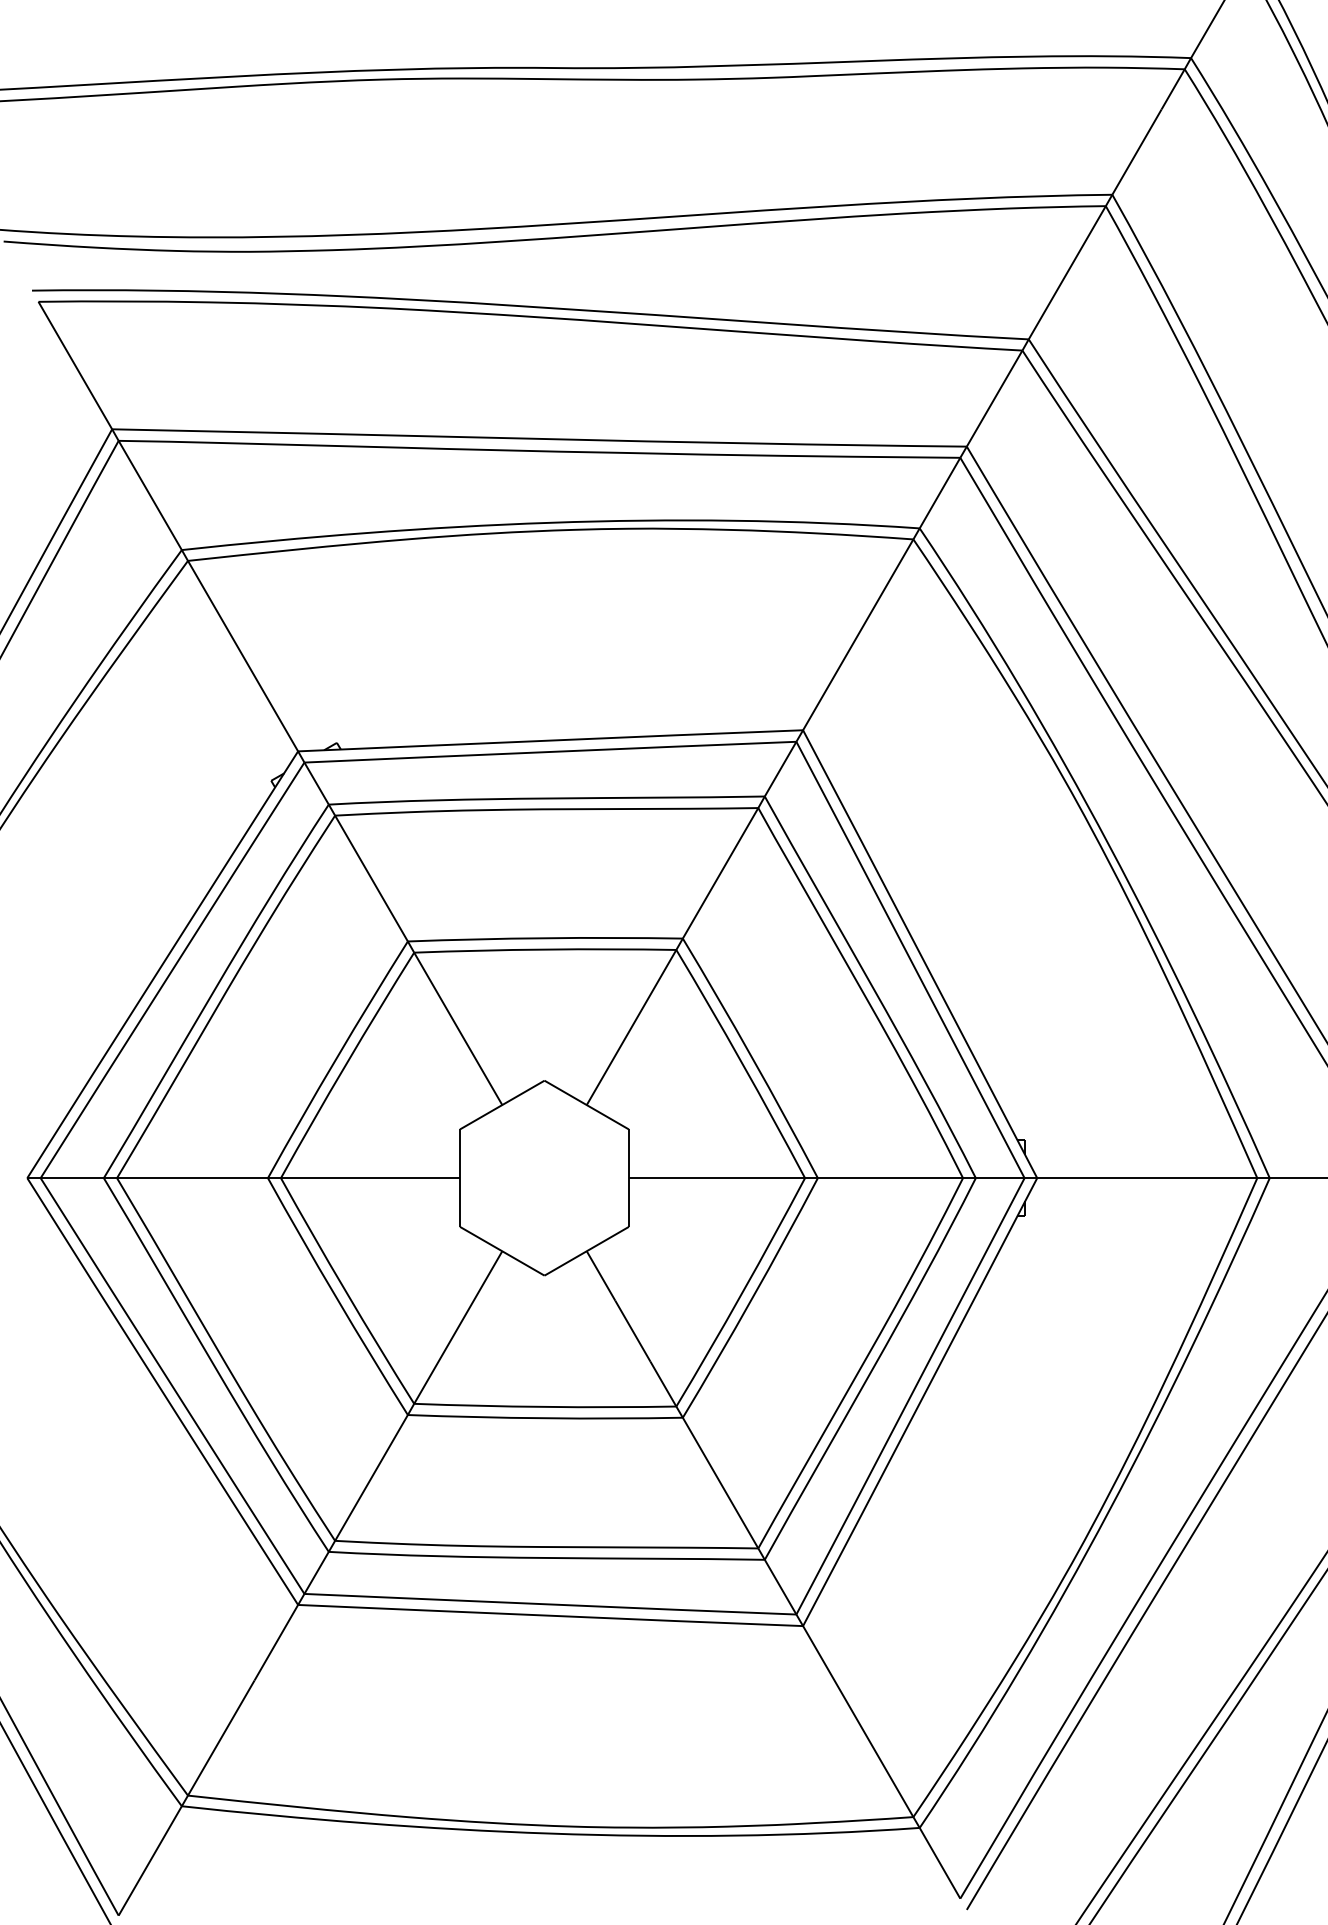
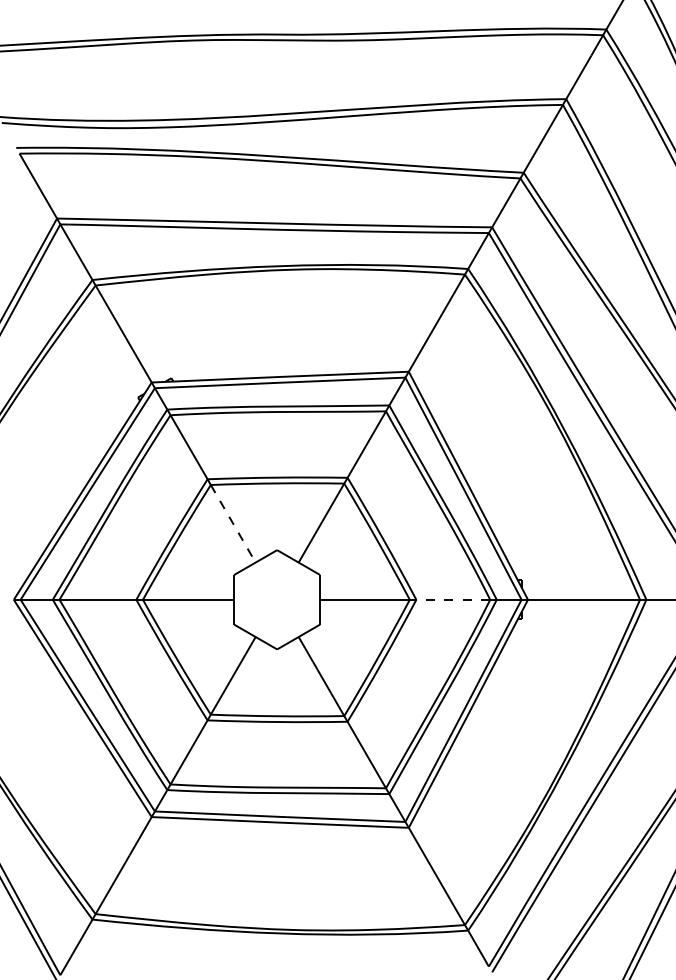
line: (458, 1028) -> (233, 523), solid -> dashed
line: (890, 1177) -> (453, 599), solid -> dashed

